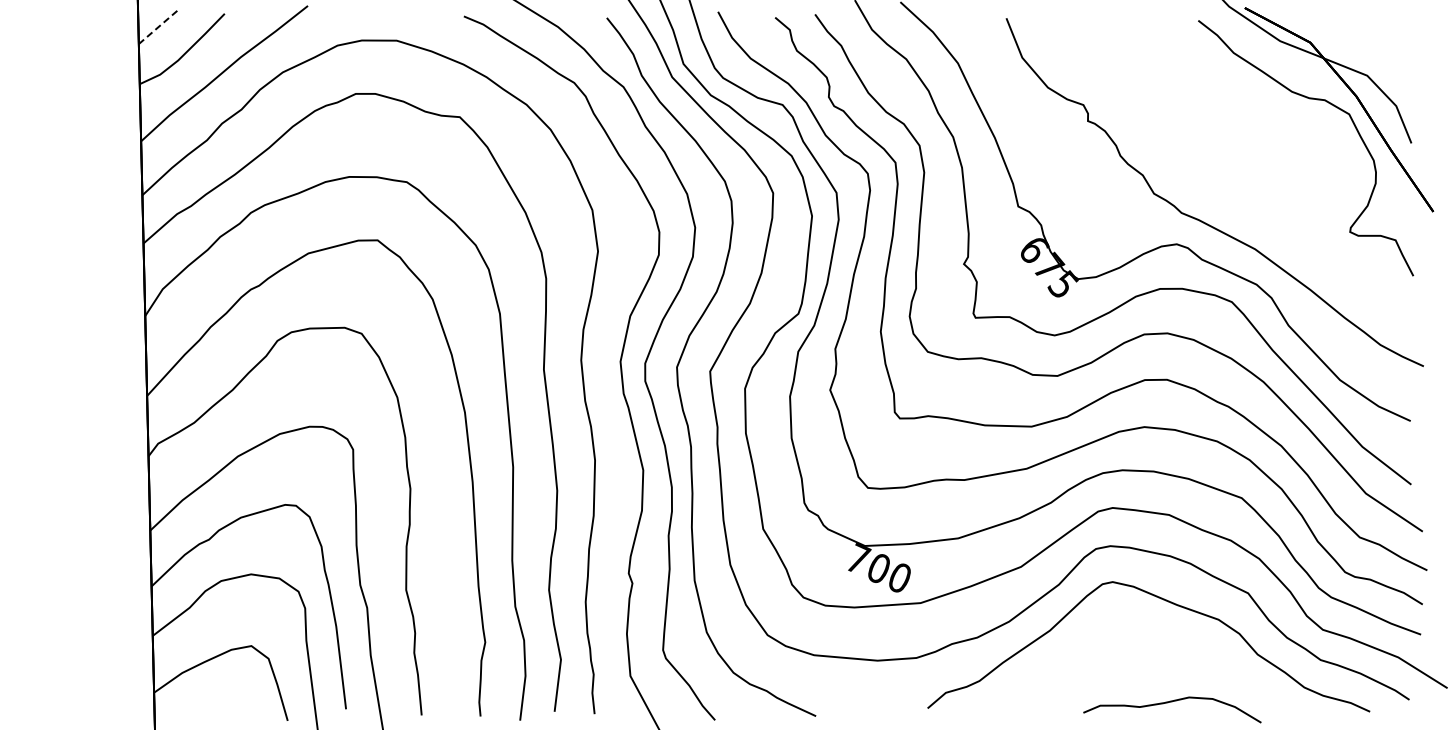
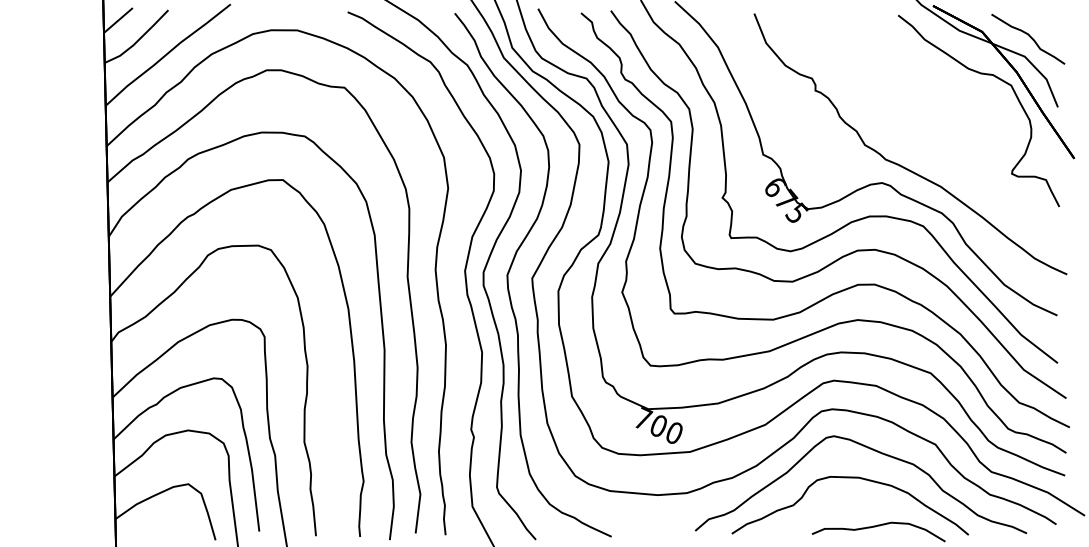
line: (157, 27) -> (117, 20), dashed -> solid
curve: (1373, 49) -> (1029, 37), added
curve: (1137, 638) -> (852, 478), added

